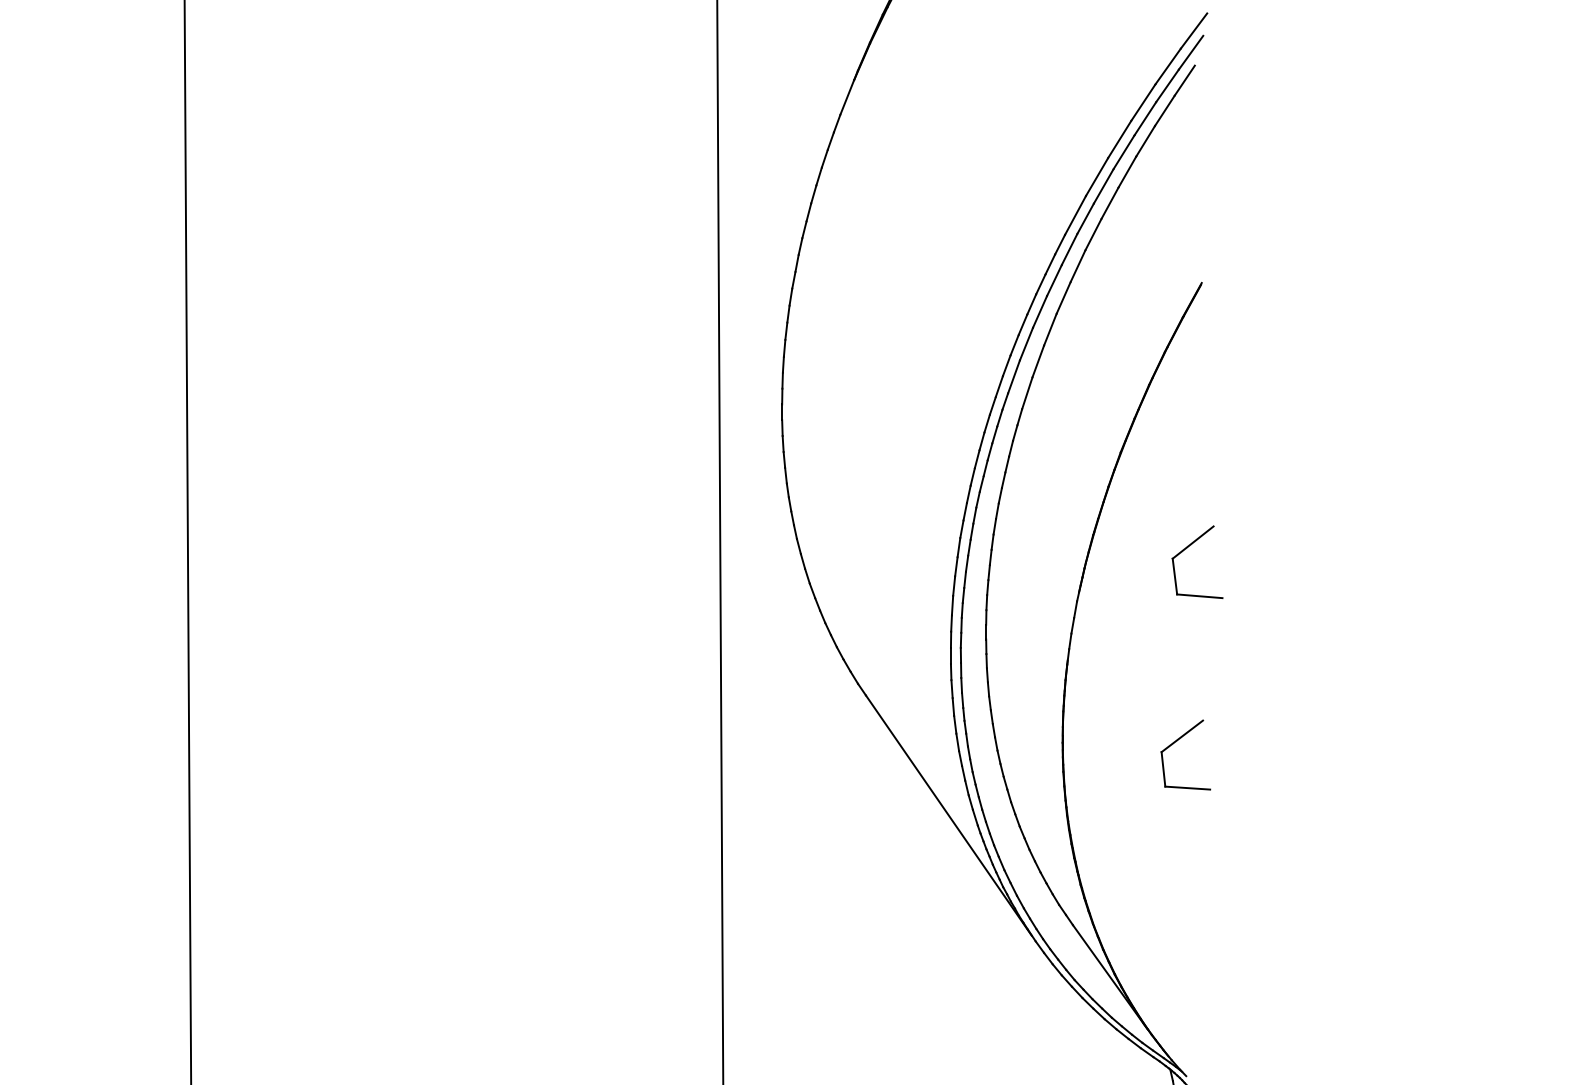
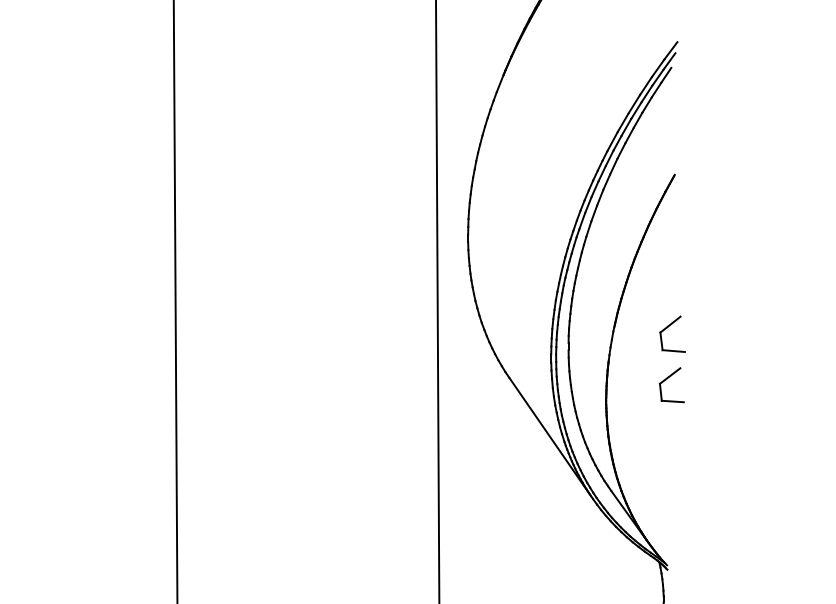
part: (1187, 550) -> (667, 328), moved
part: (1176, 743) -> (667, 379), moved

